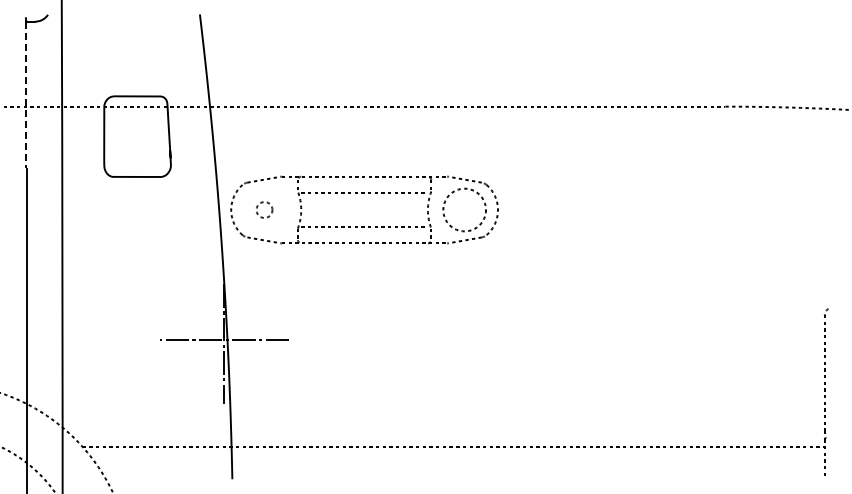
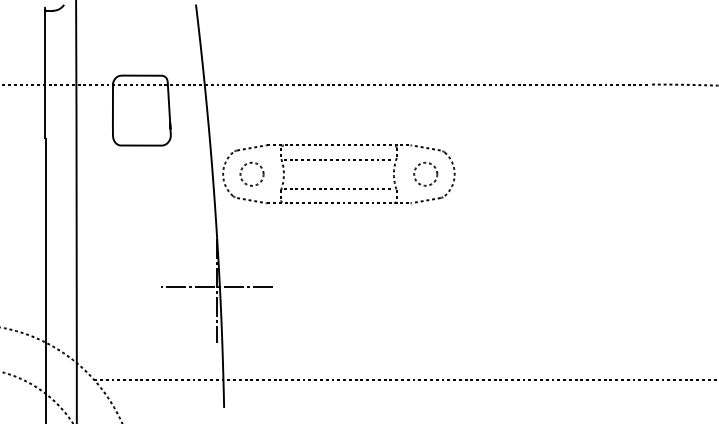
line: (25, 95) -> (44, 74), dashed -> solid
circle: (264, 209) -> (252, 173), size x1.67
circle: (464, 209) -> (425, 173), size x0.62

